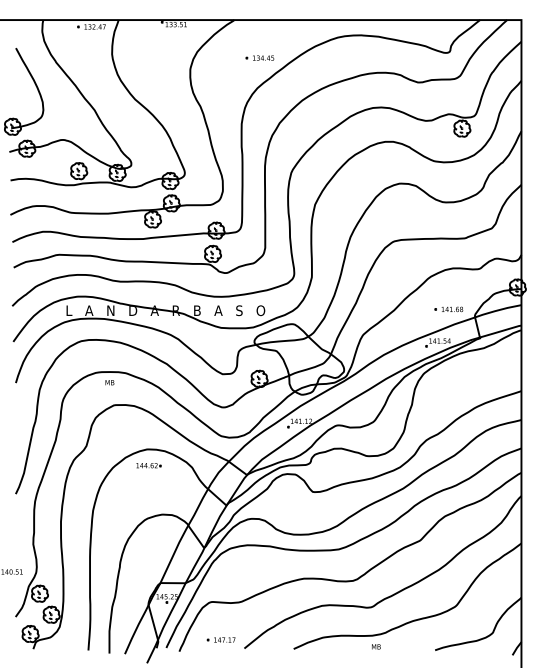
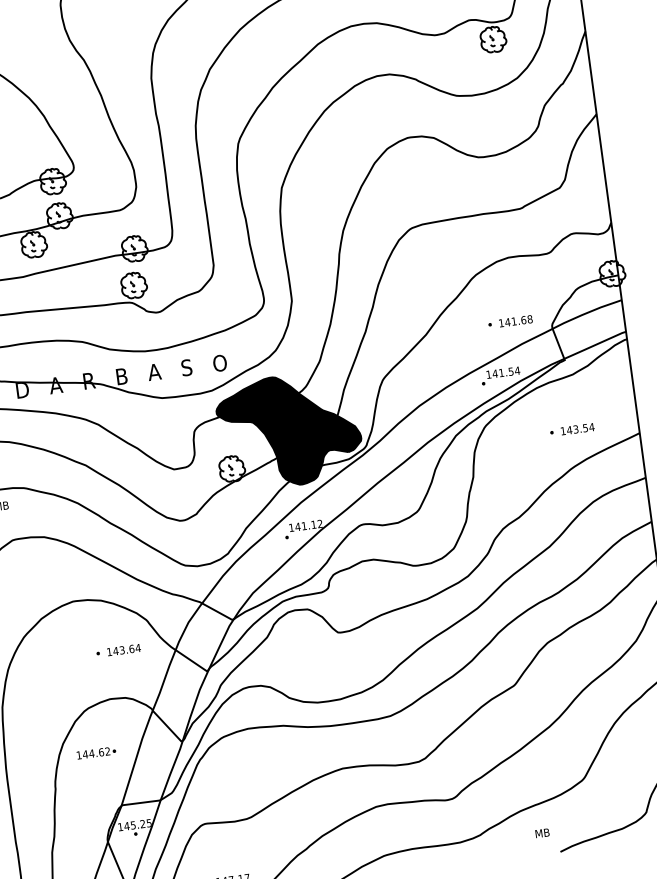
fill: (299, 359) -> (289, 430), added
part: (478, 382) -> (571, 428), added
part: (148, 465) -> (95, 752), moved
part: (171, 484) -> (118, 650), added
text: (376, 646) -> (542, 832), moved

